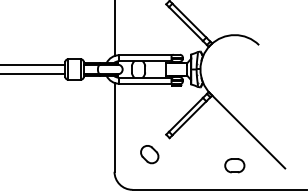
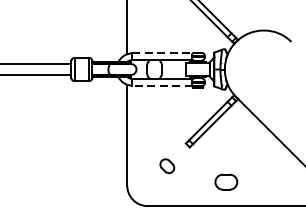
line: (145, 55) -> (162, 53), solid -> dashed
line: (145, 83) -> (162, 85), solid -> dashed
part: (149, 154) -> (166, 166), size x0.7
part: (234, 165) -> (225, 181), moved

